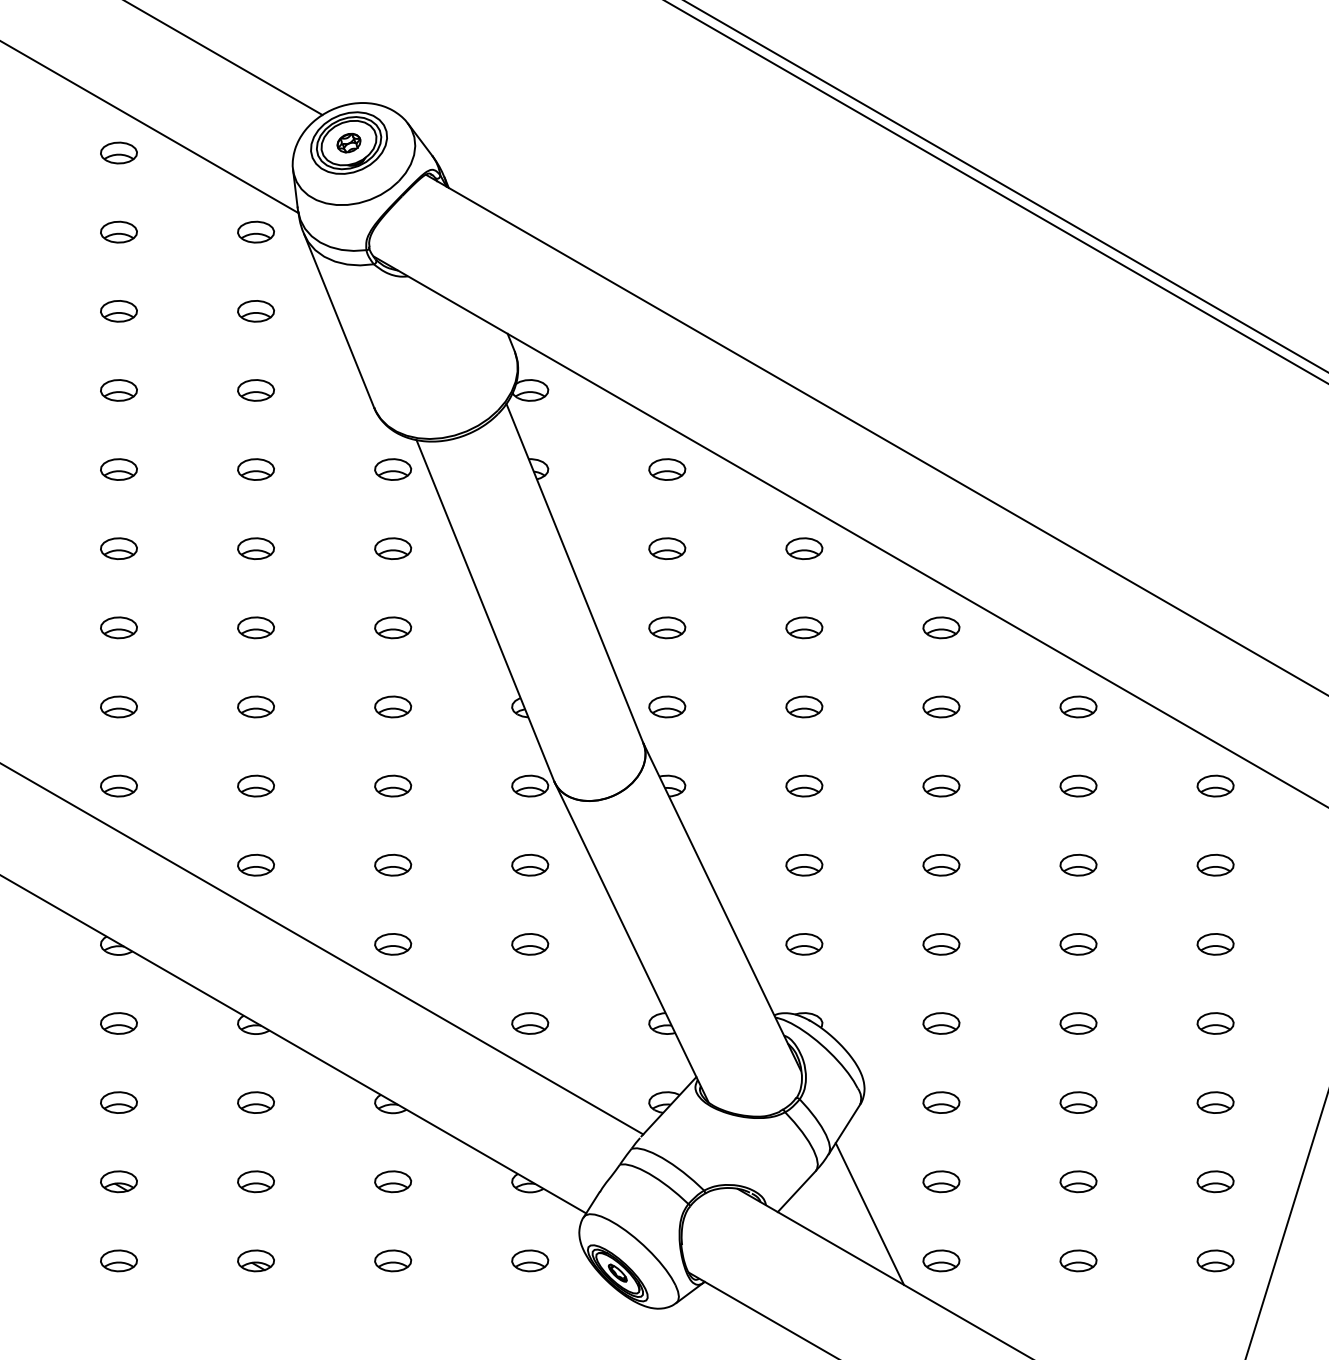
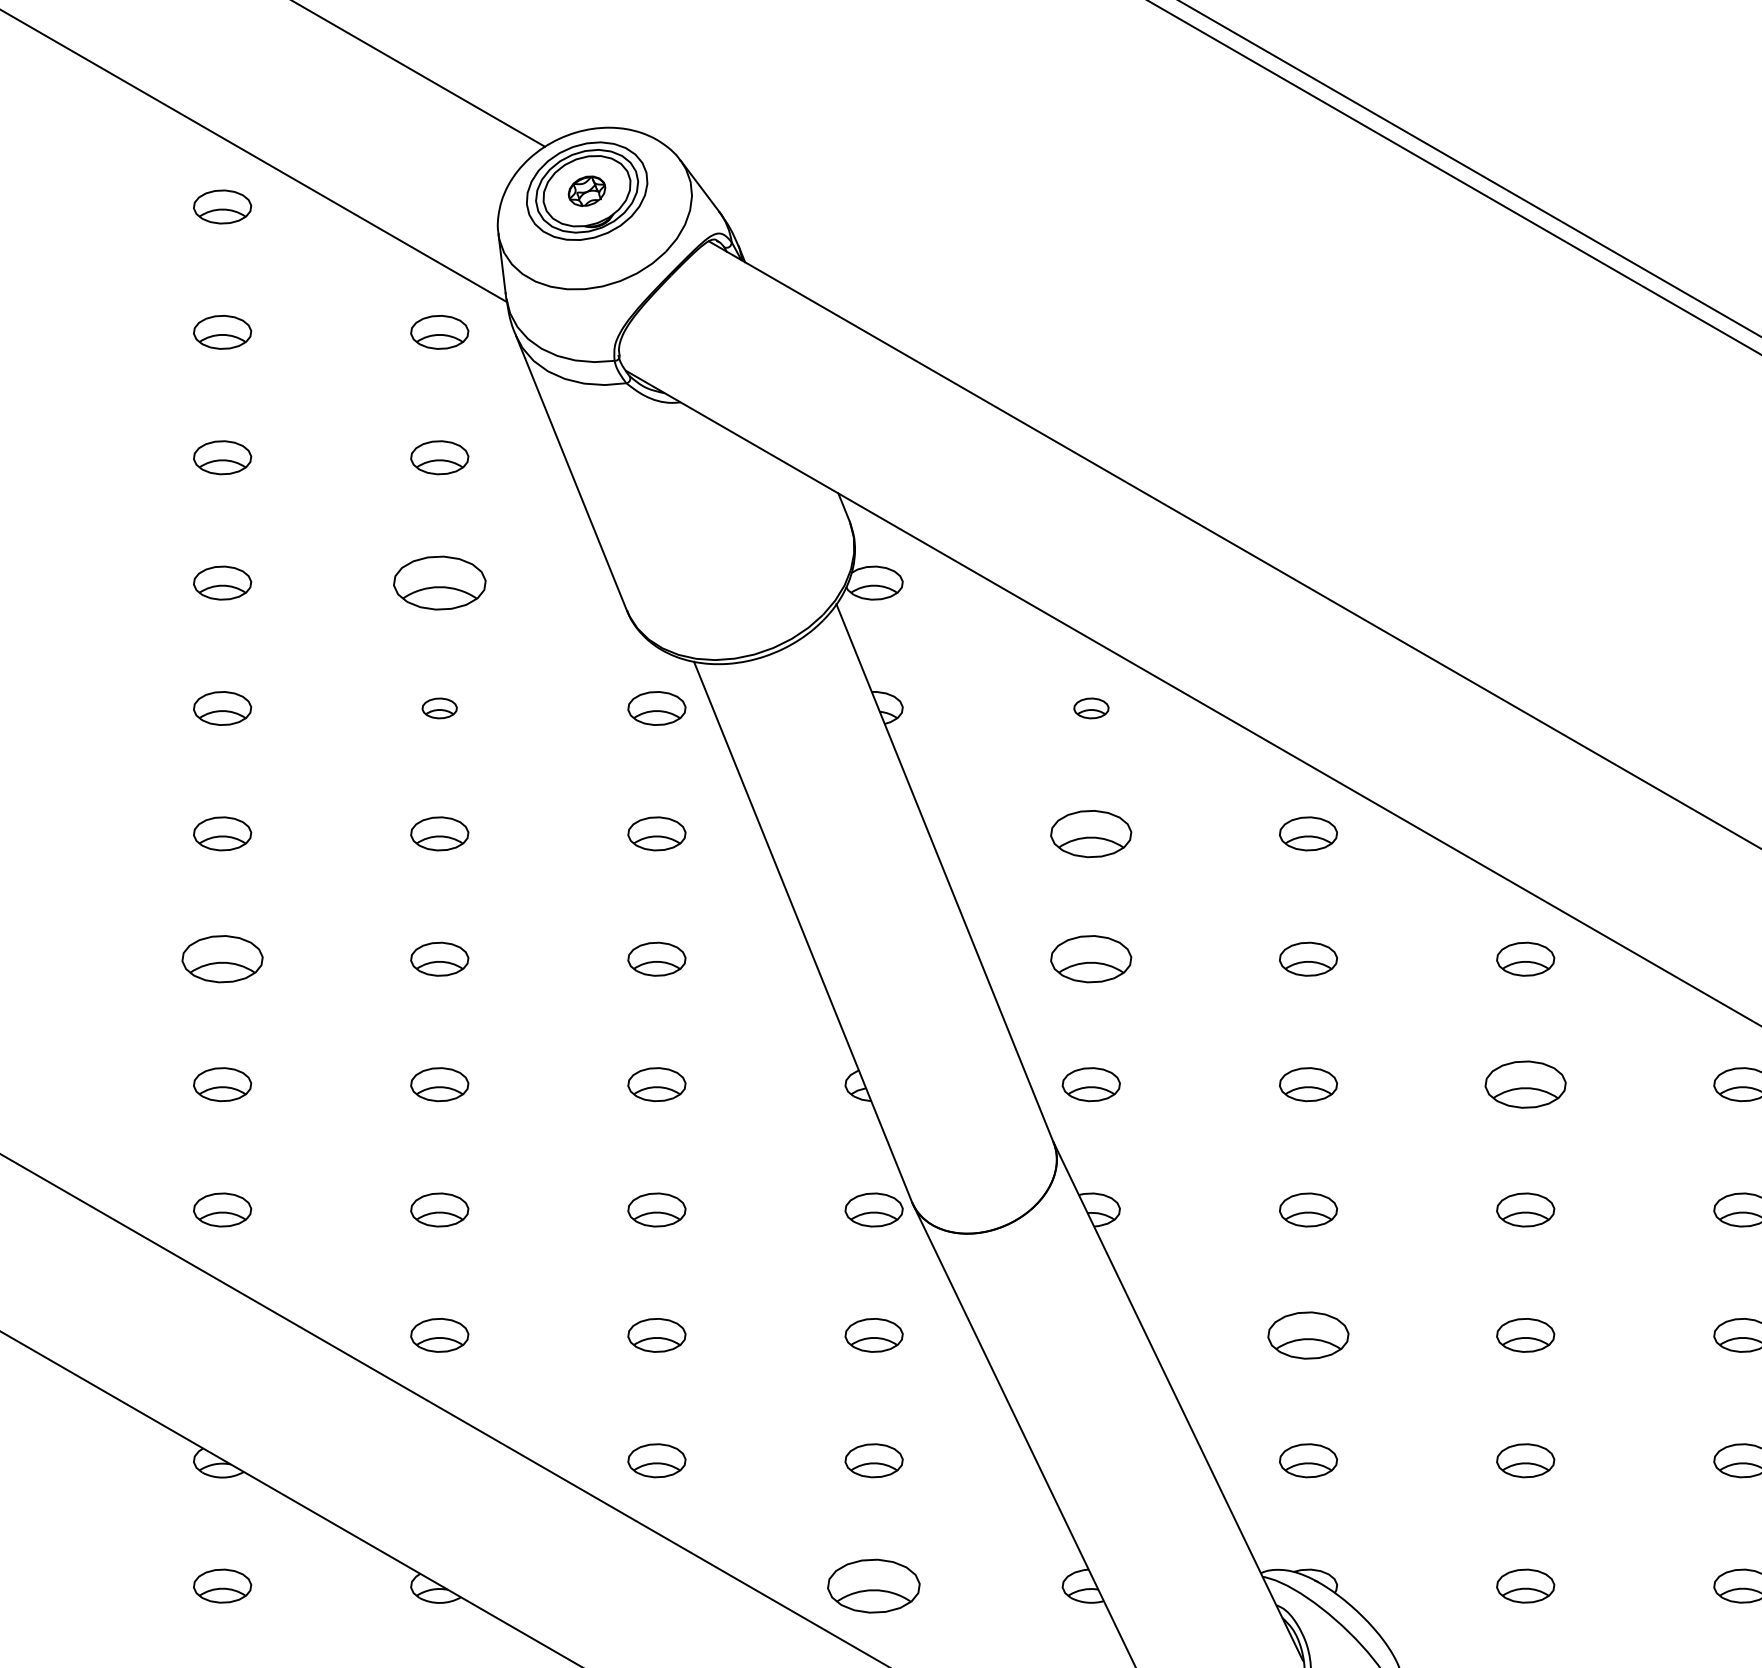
part: (255, 390) -> (438, 583), size x1.6
part: (255, 469) -> (438, 708), size x0.6
part: (667, 469) -> (1091, 708), size x0.6
part: (667, 548) -> (1091, 833), size x1.4
part: (118, 627) -> (221, 958), size x1.4
part: (667, 627) -> (1091, 958), size x1.4
part: (941, 706) -> (1525, 1083), size x1.4
part: (804, 864) -> (1308, 1334), size x1.4
part: (530, 1023) -> (874, 1586), size x1.6

